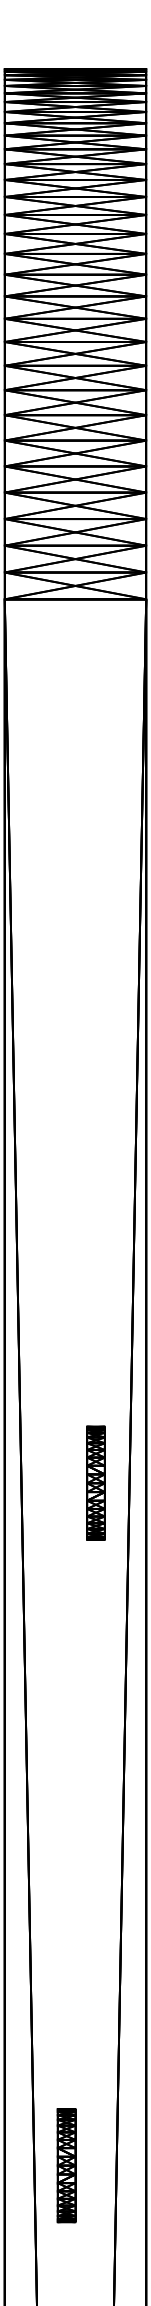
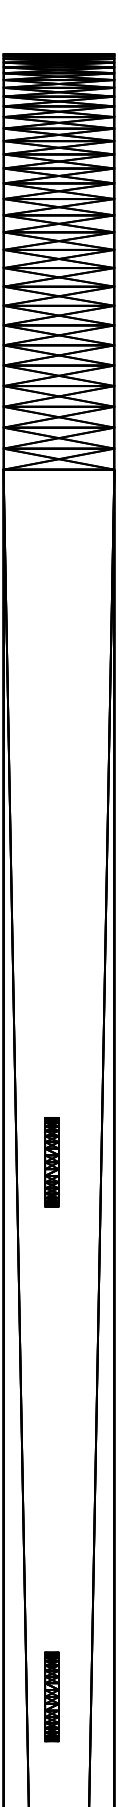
part: (95, 1483) -> (51, 1162), moved

